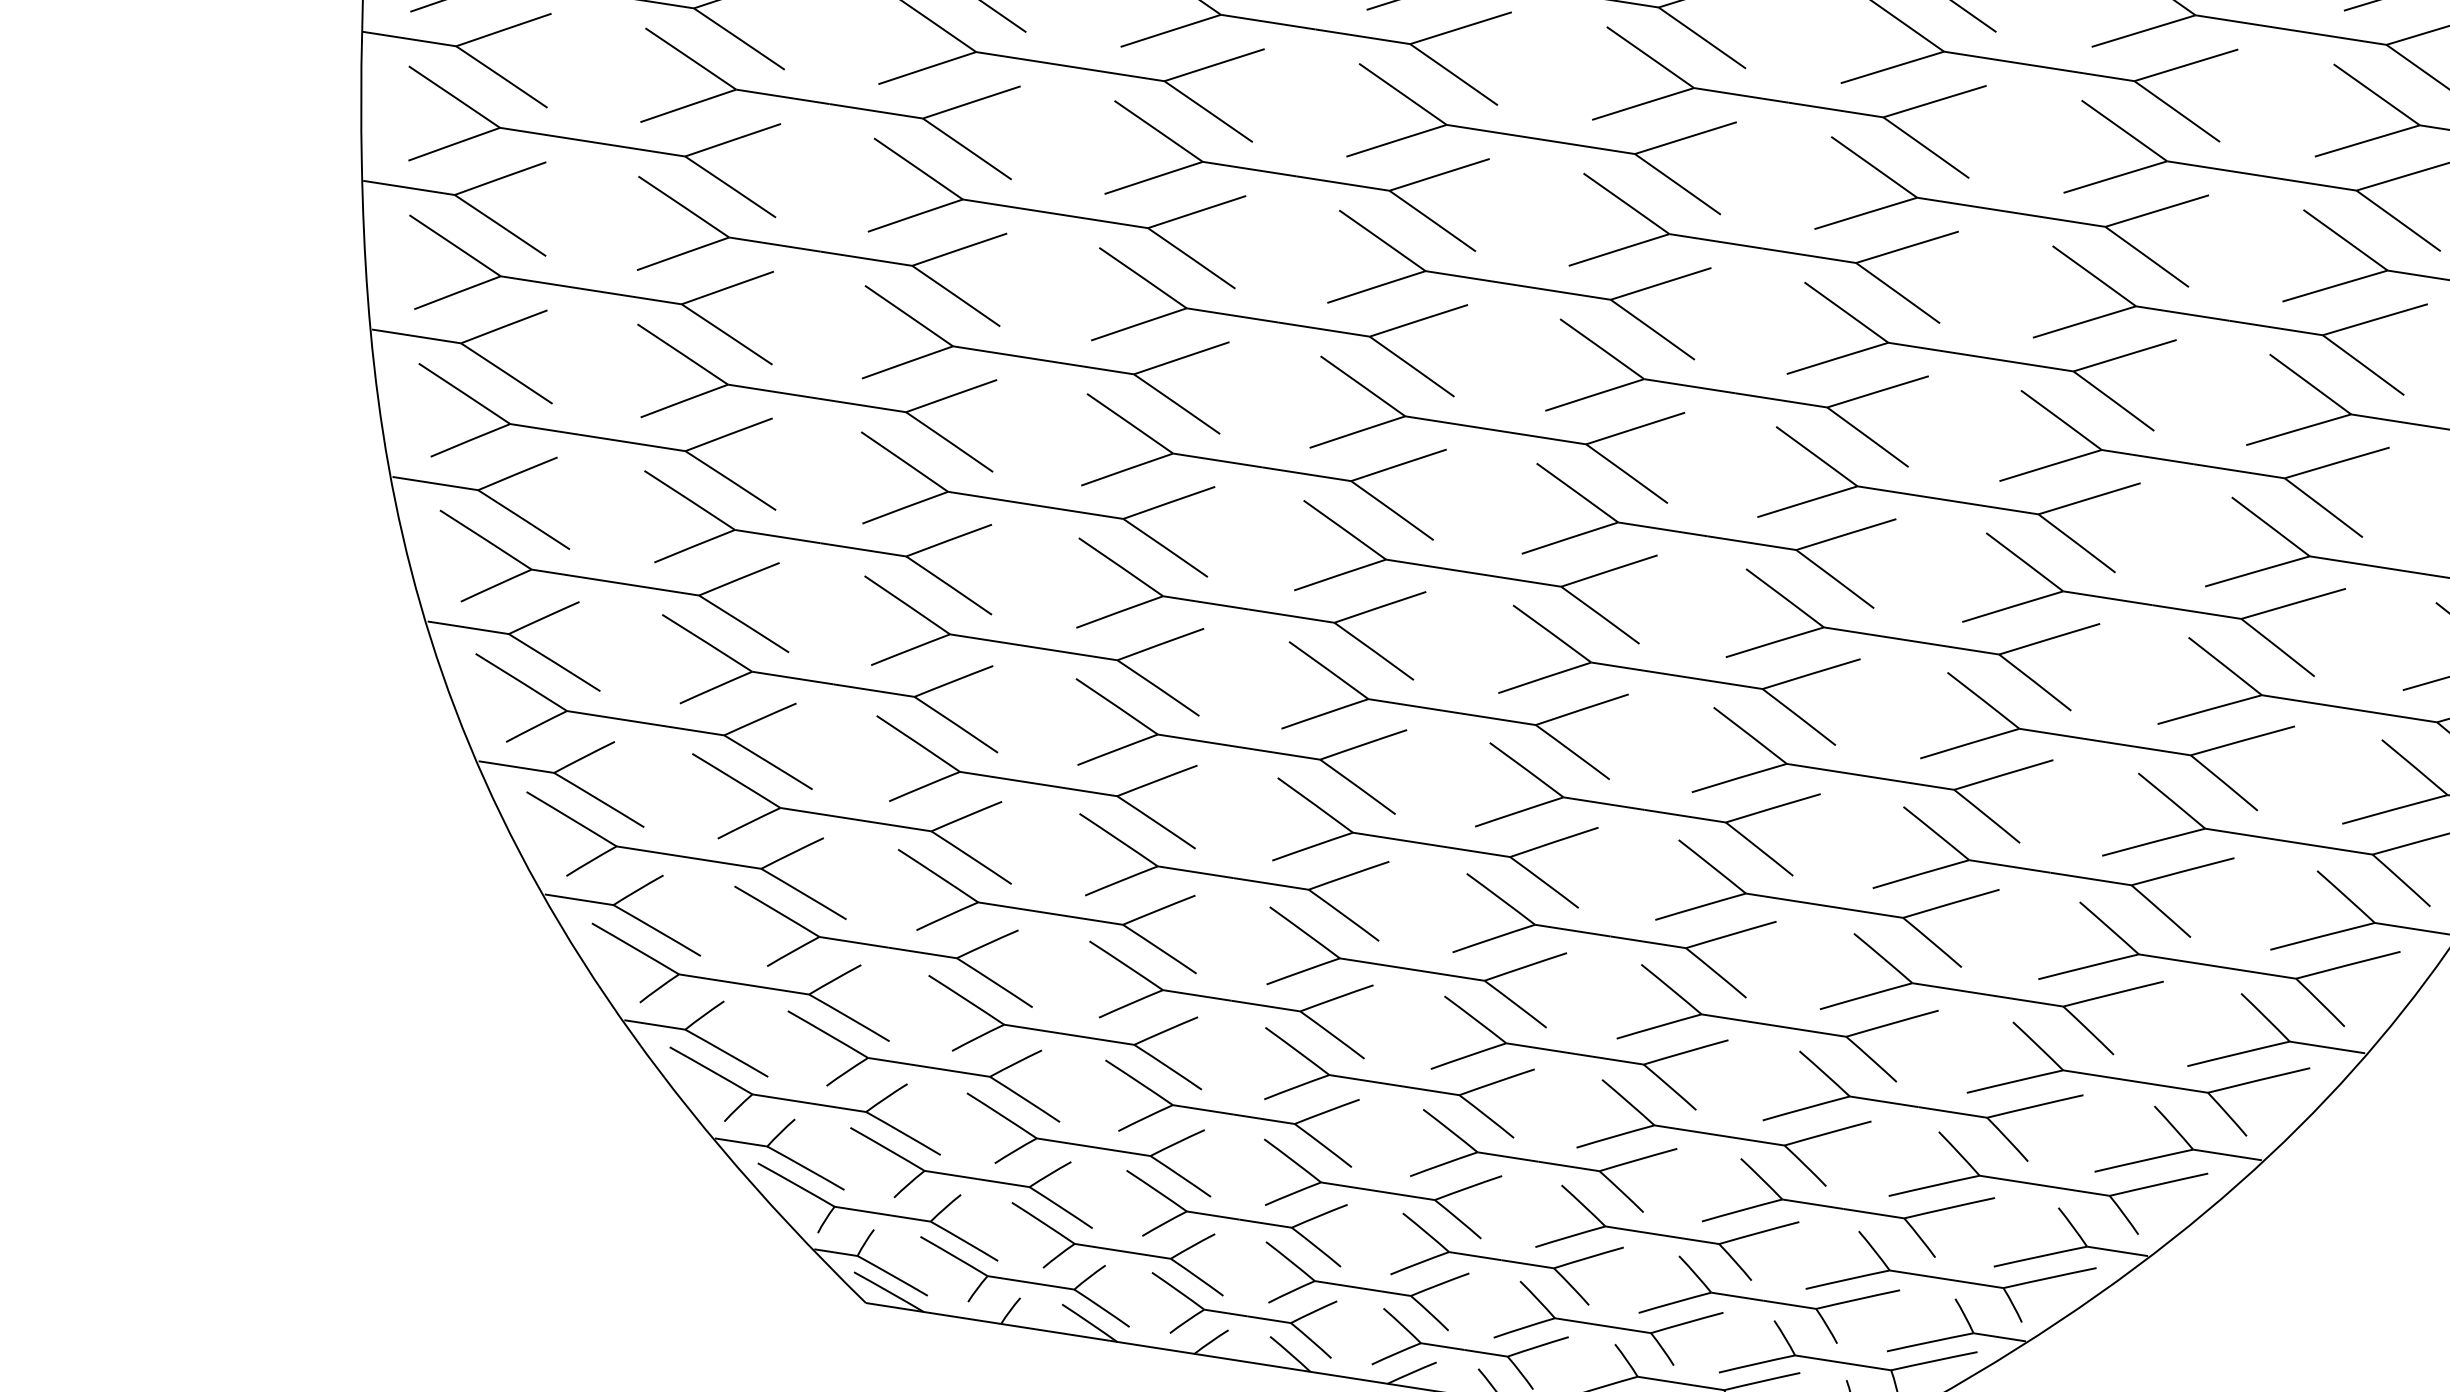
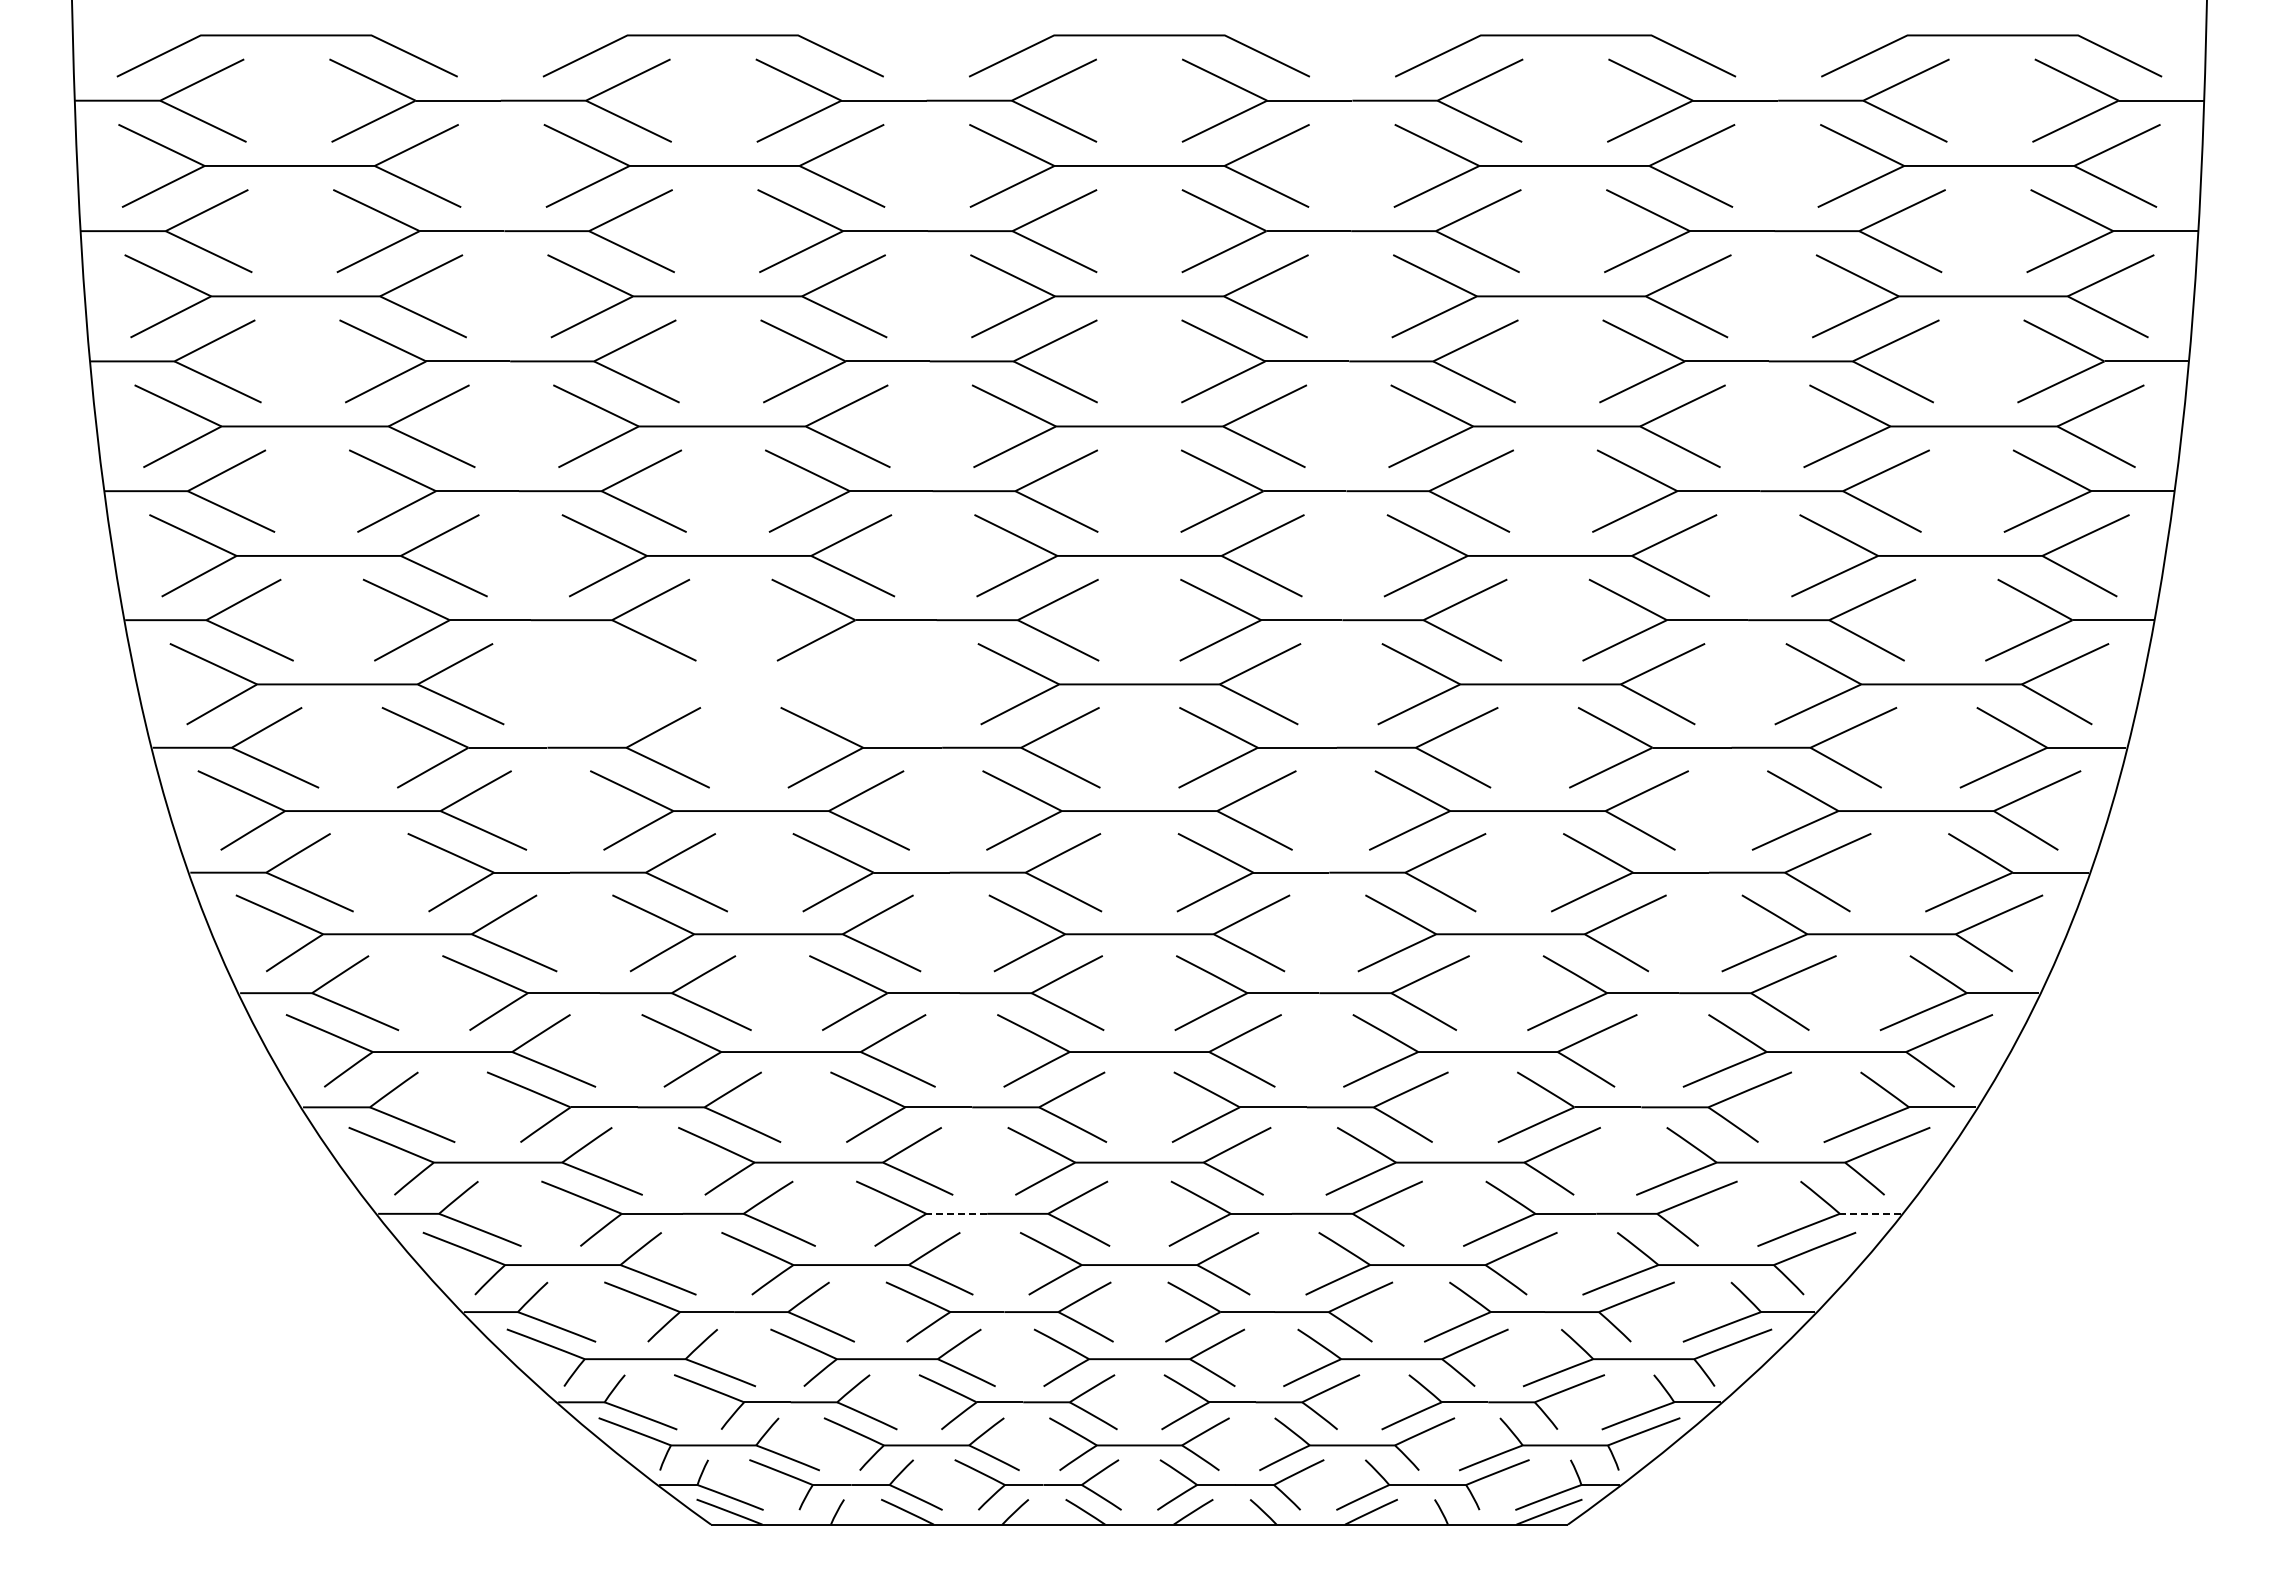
part: (1042, 360) -> (737, 684), removed
line: (1197, 995) -> (956, 1213), solid -> dashed
line: (2226, 1154) -> (1869, 1213), solid -> dashed

